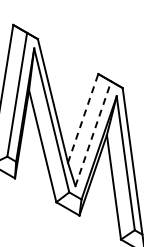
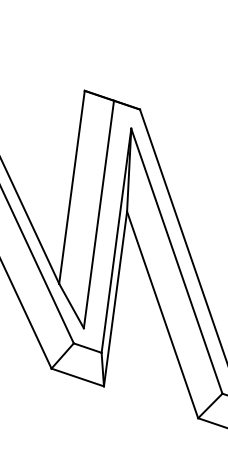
line: (83, 118) -> (72, 187), dashed -> solid
line: (93, 133) -> (99, 213), dashed -> solid

